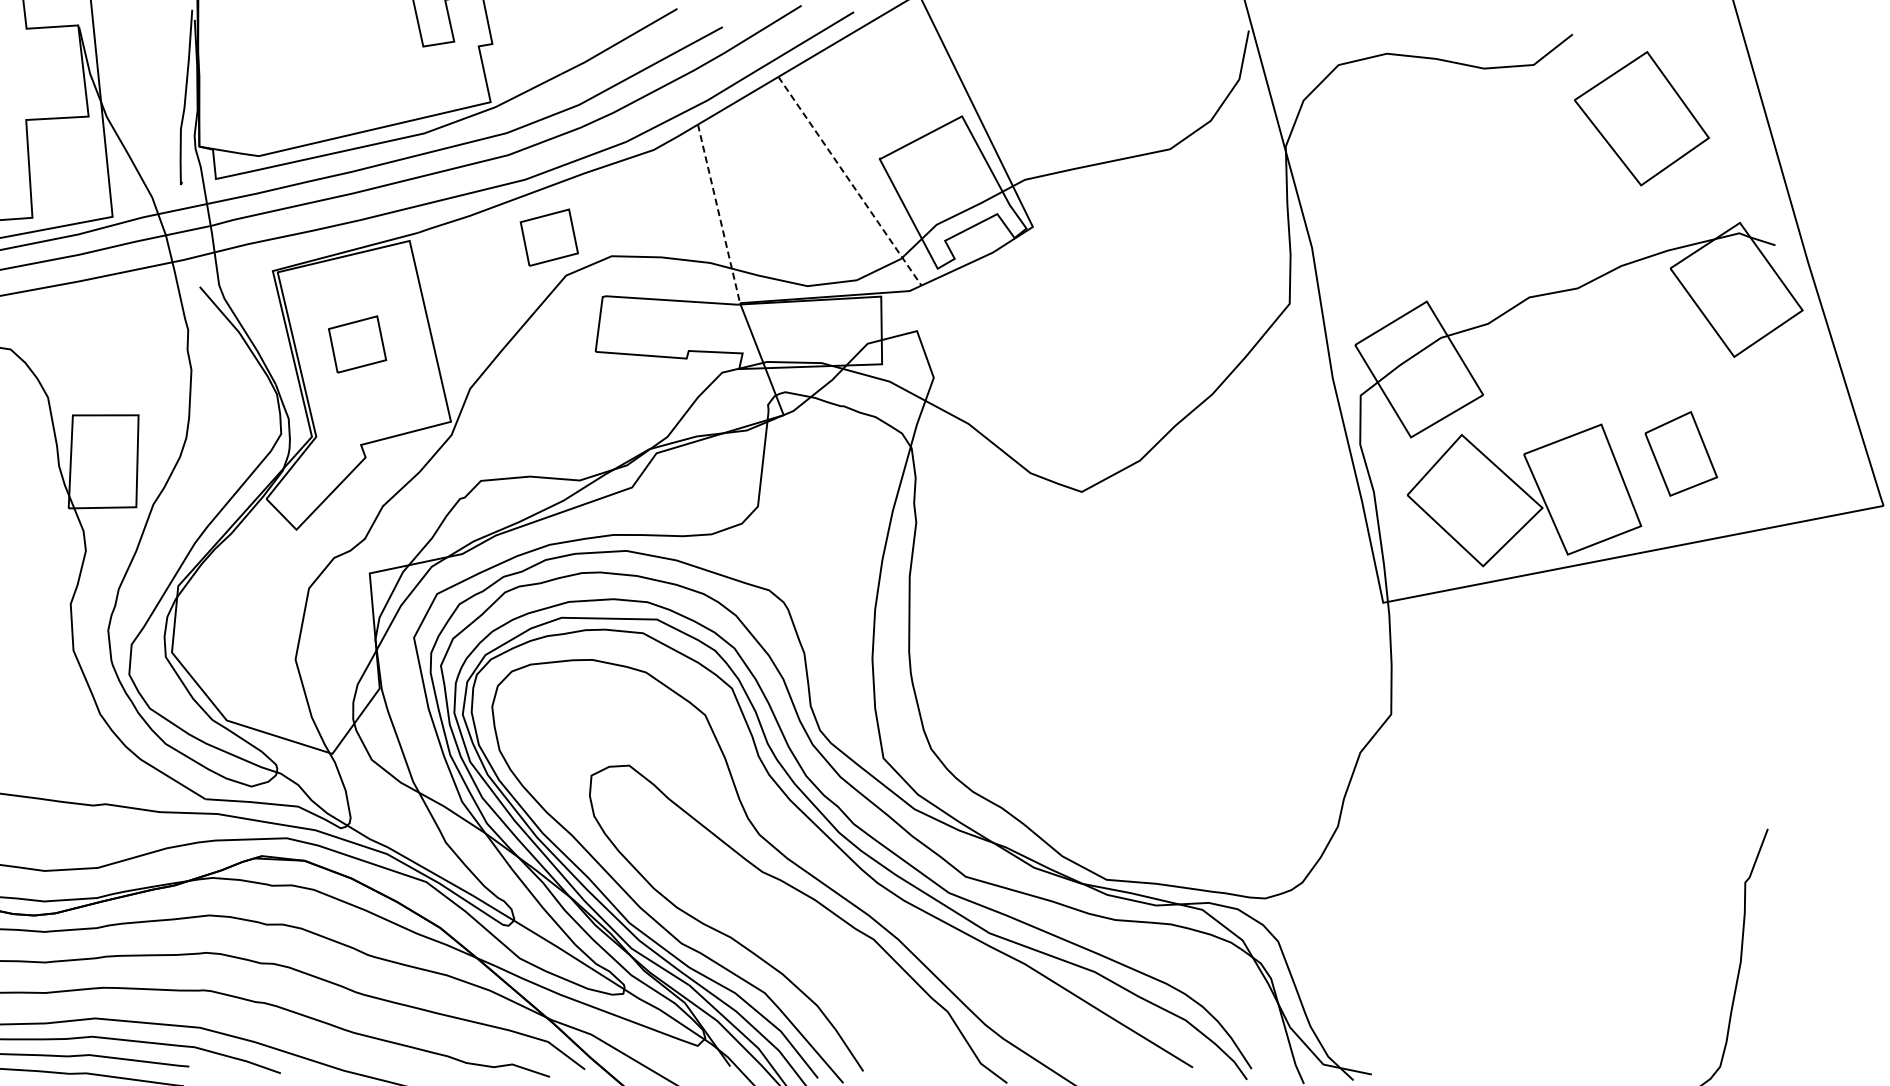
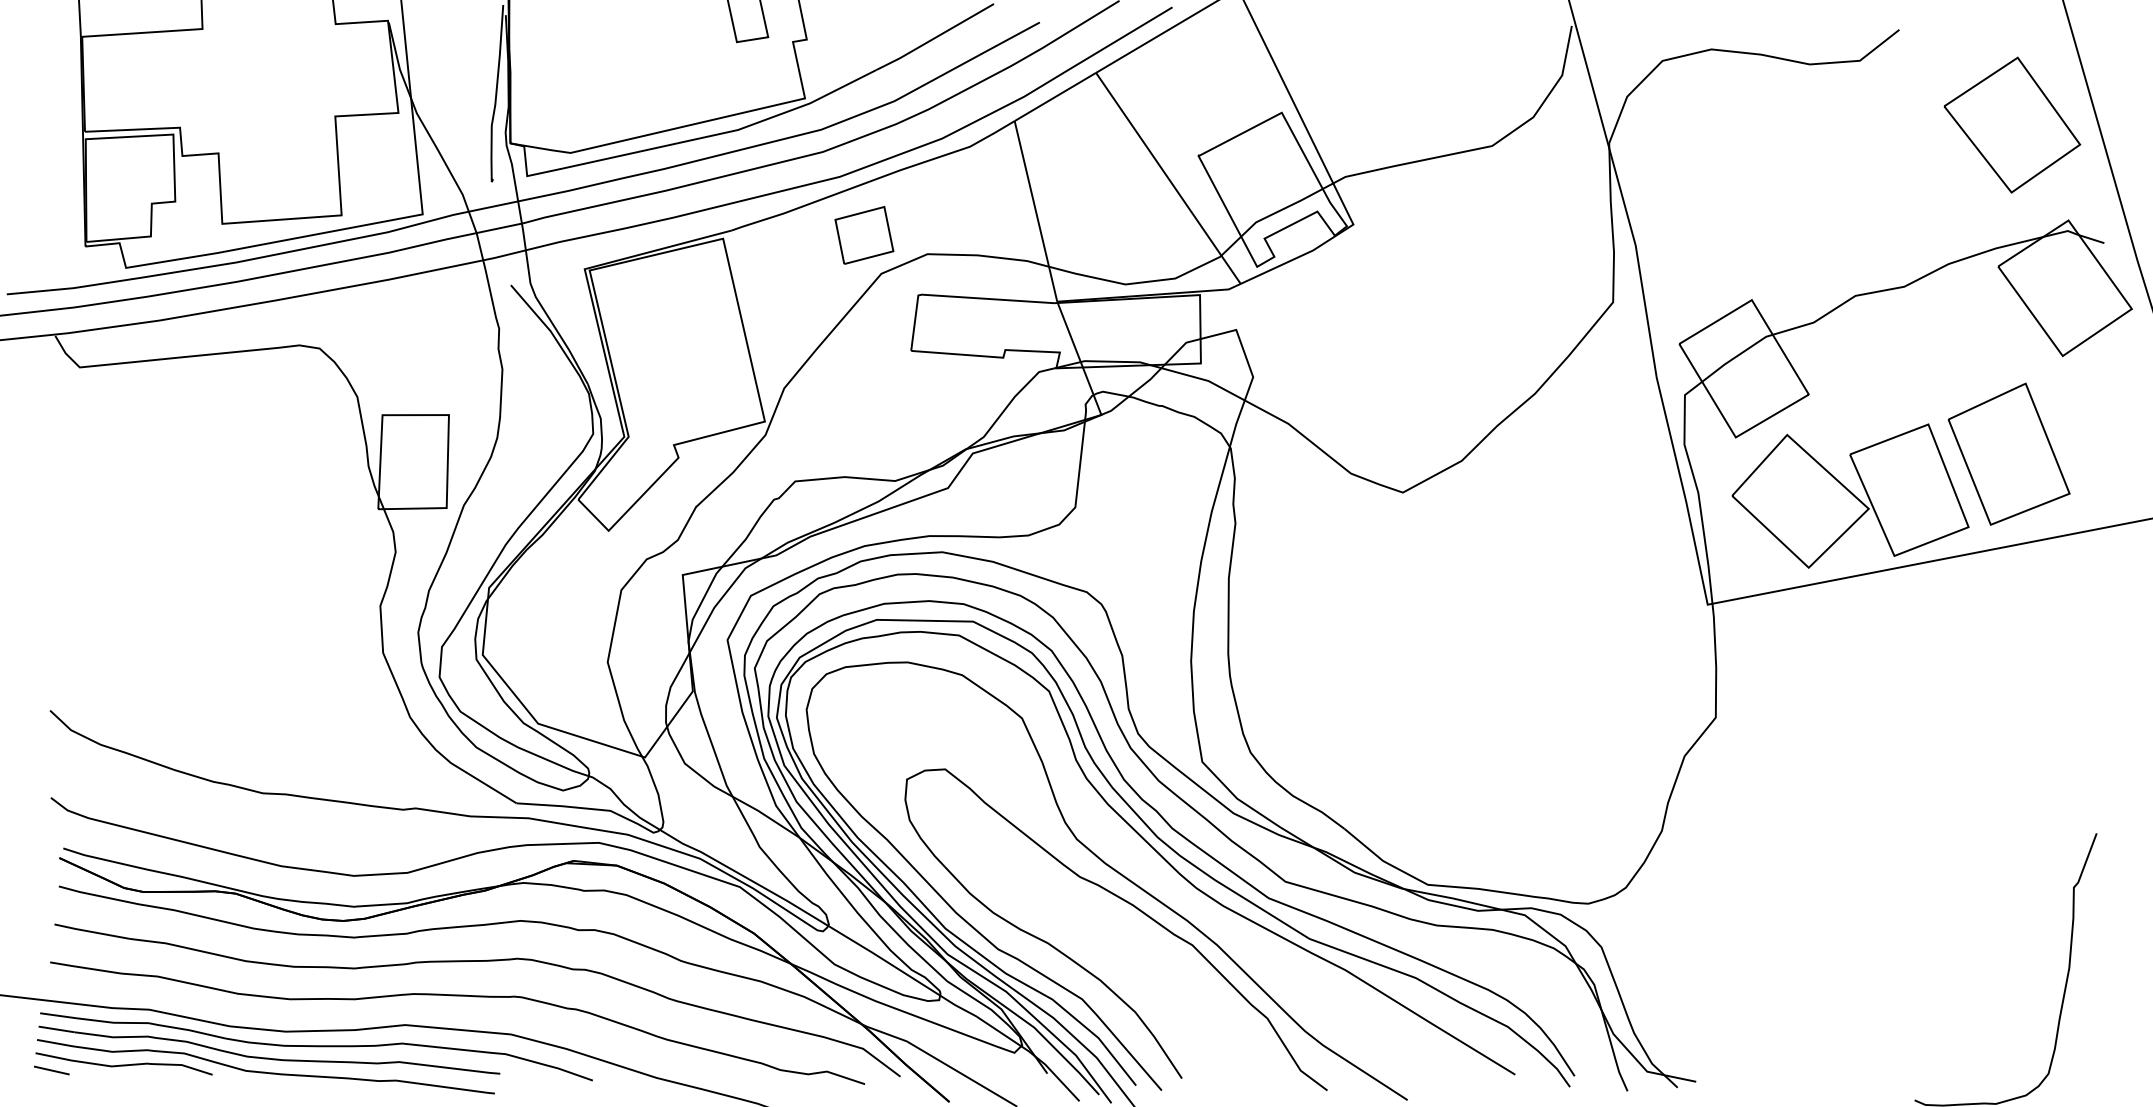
part: (1642, 118) -> (2012, 124), moved
line: (850, 181) -> (1168, 178), dashed -> solid
line: (718, 214) -> (1035, 211), dashed -> solid
part: (357, 344) -> (670, 343), removed
part: (1680, 453) -> (2008, 453), size x1.67

